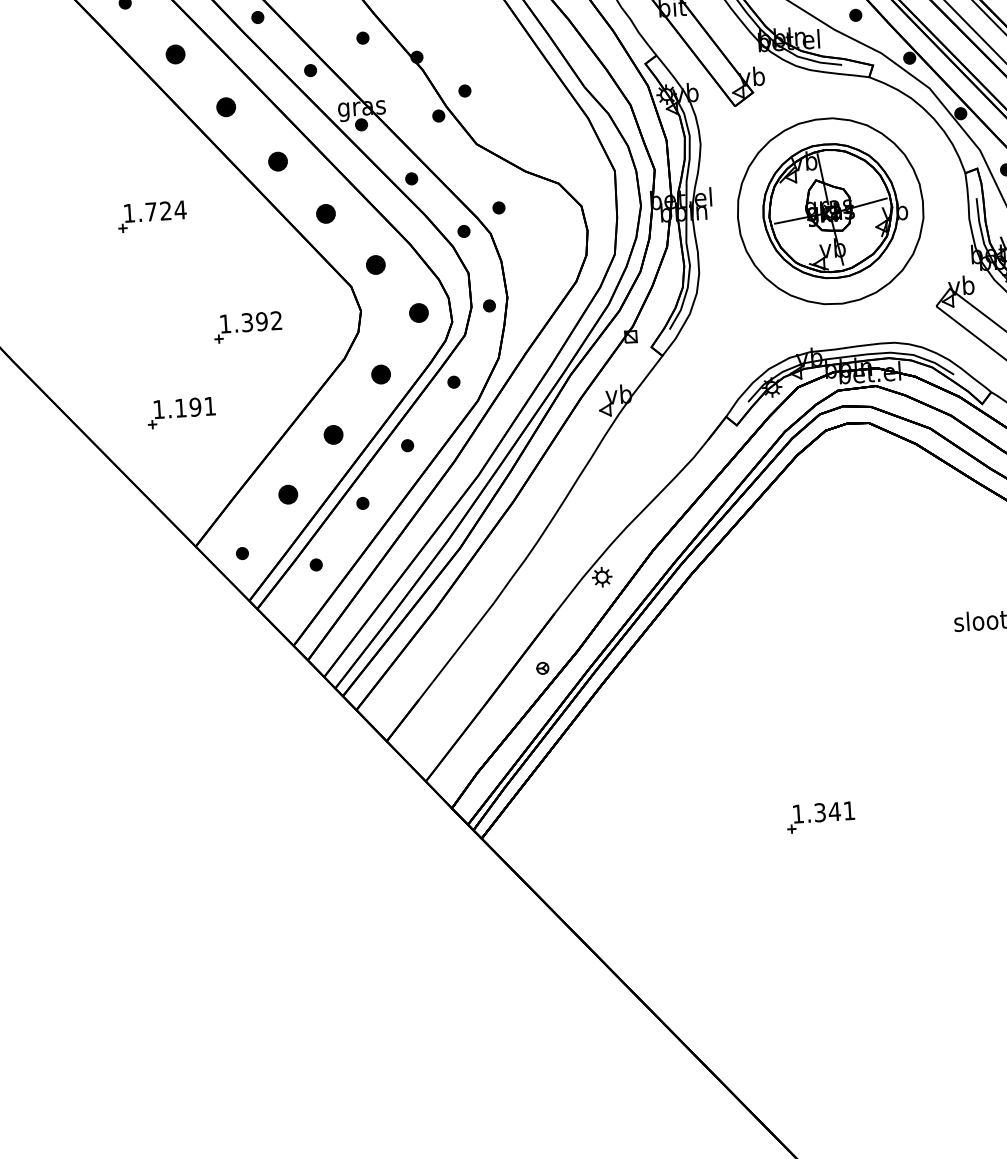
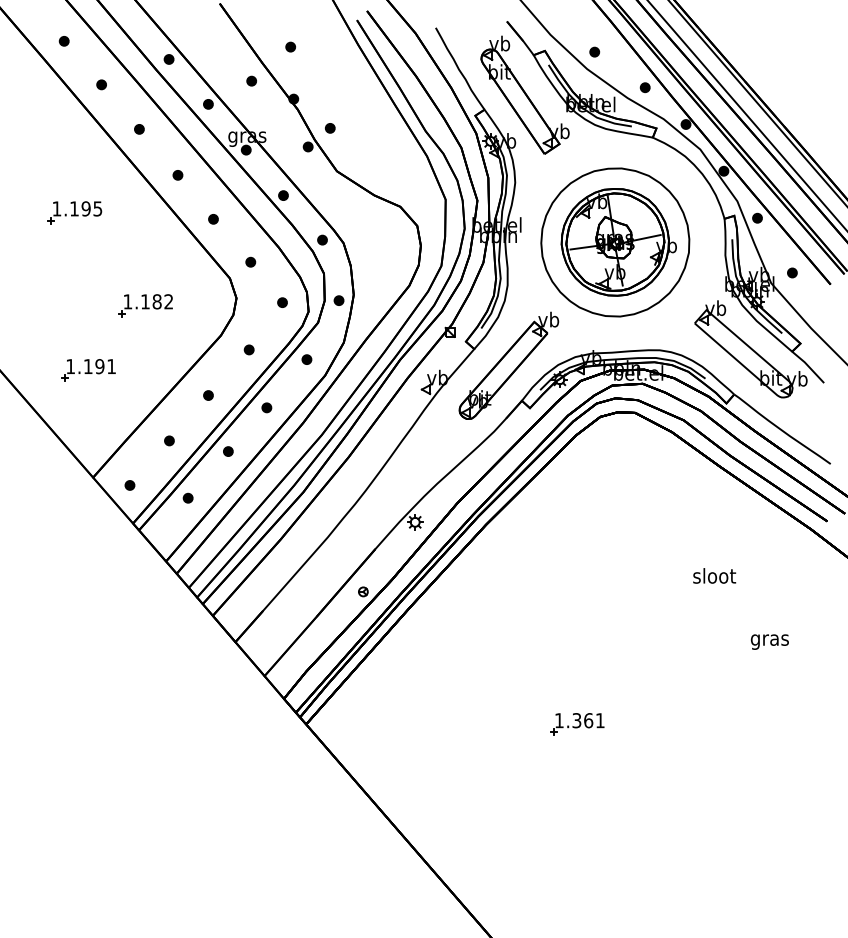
part: (175, 54) -> (101, 84), size x0.62
part: (226, 107) -> (139, 129), size x0.62
part: (277, 162) -> (177, 175), size x0.62
part: (498, 207) -> (351, 222), removed
text: (166, 210) -> (86, 208), 1.724 -> 1.195
part: (326, 214) -> (213, 219), size x0.62
part: (375, 263) -> (250, 261), size x0.62
part: (418, 312) -> (282, 302), size x0.62
text: (254, 321) -> (151, 301), 1.392 -> 1.182
part: (706, 373) -> (508, 365), added
part: (380, 374) -> (248, 349), size x0.62
part: (333, 434) -> (208, 395), size x0.62
part: (288, 494) -> (169, 440), size x0.62
text: (834, 811) -> (588, 720), 1.341 -> 1.361

